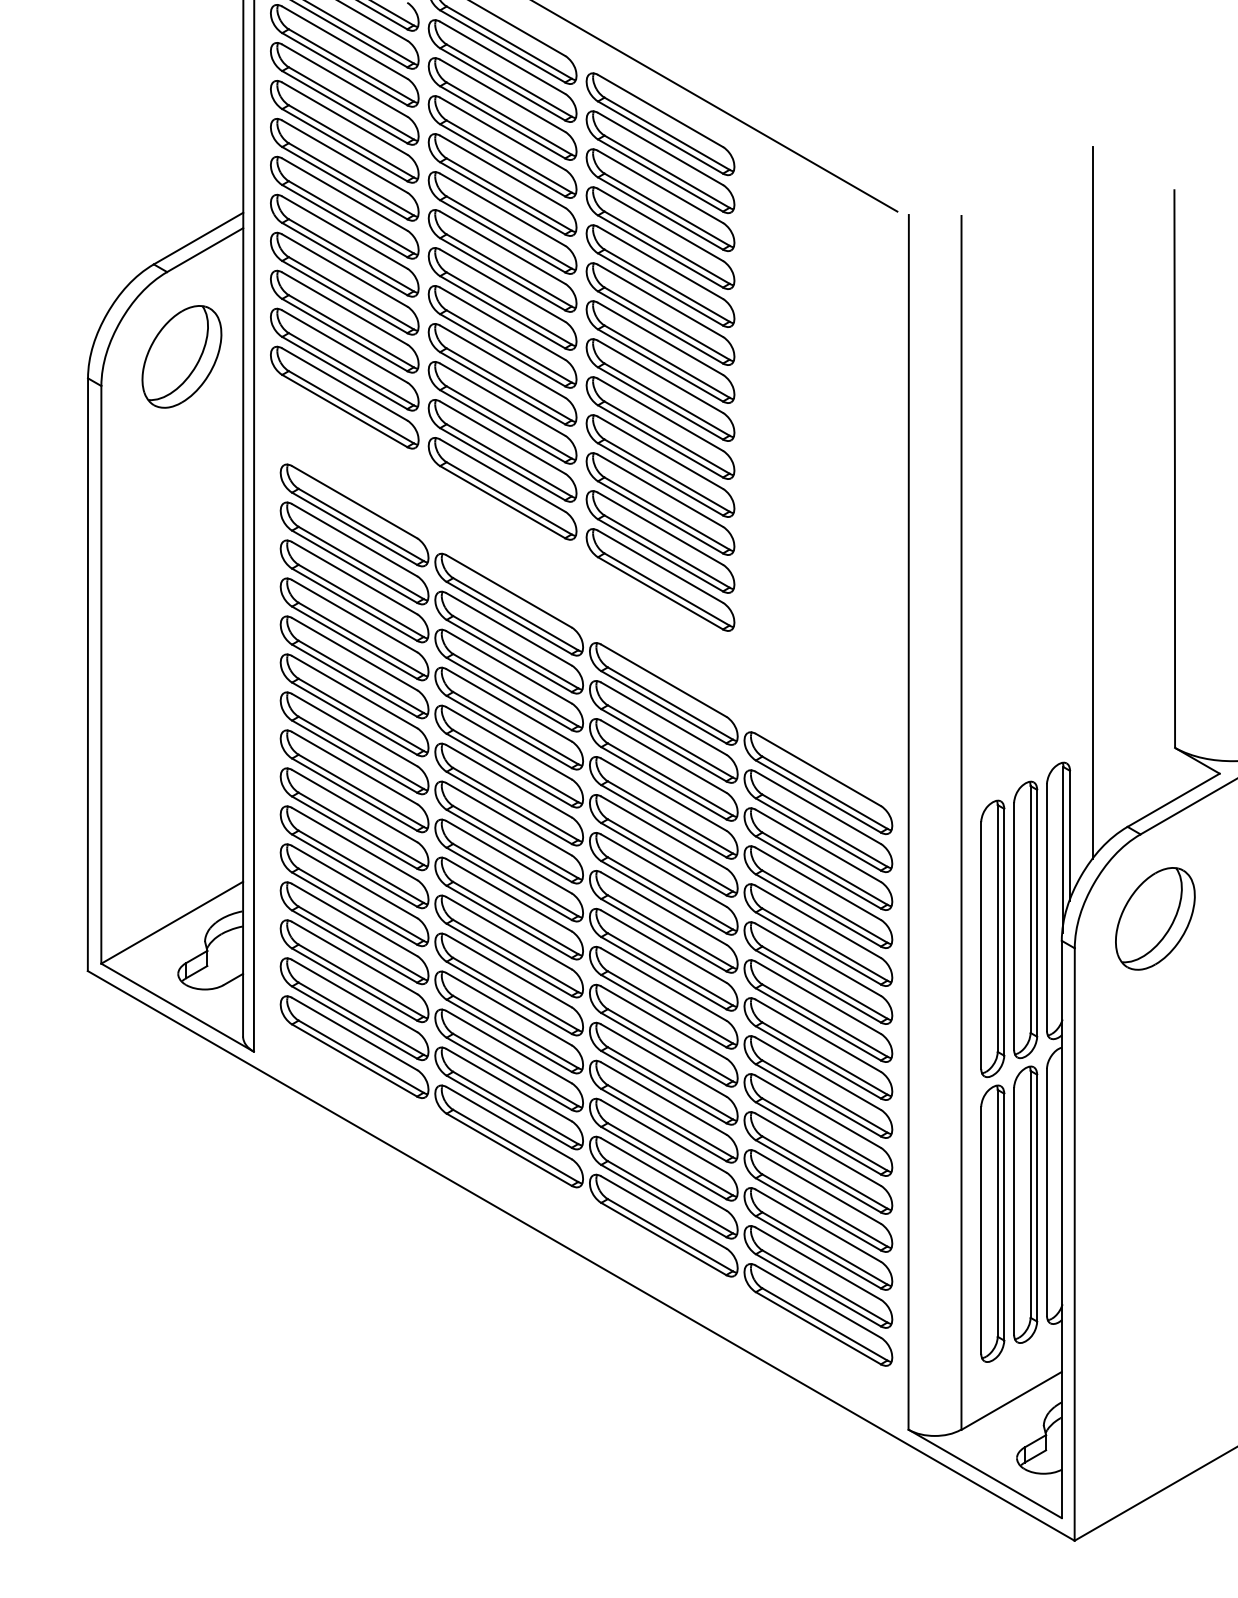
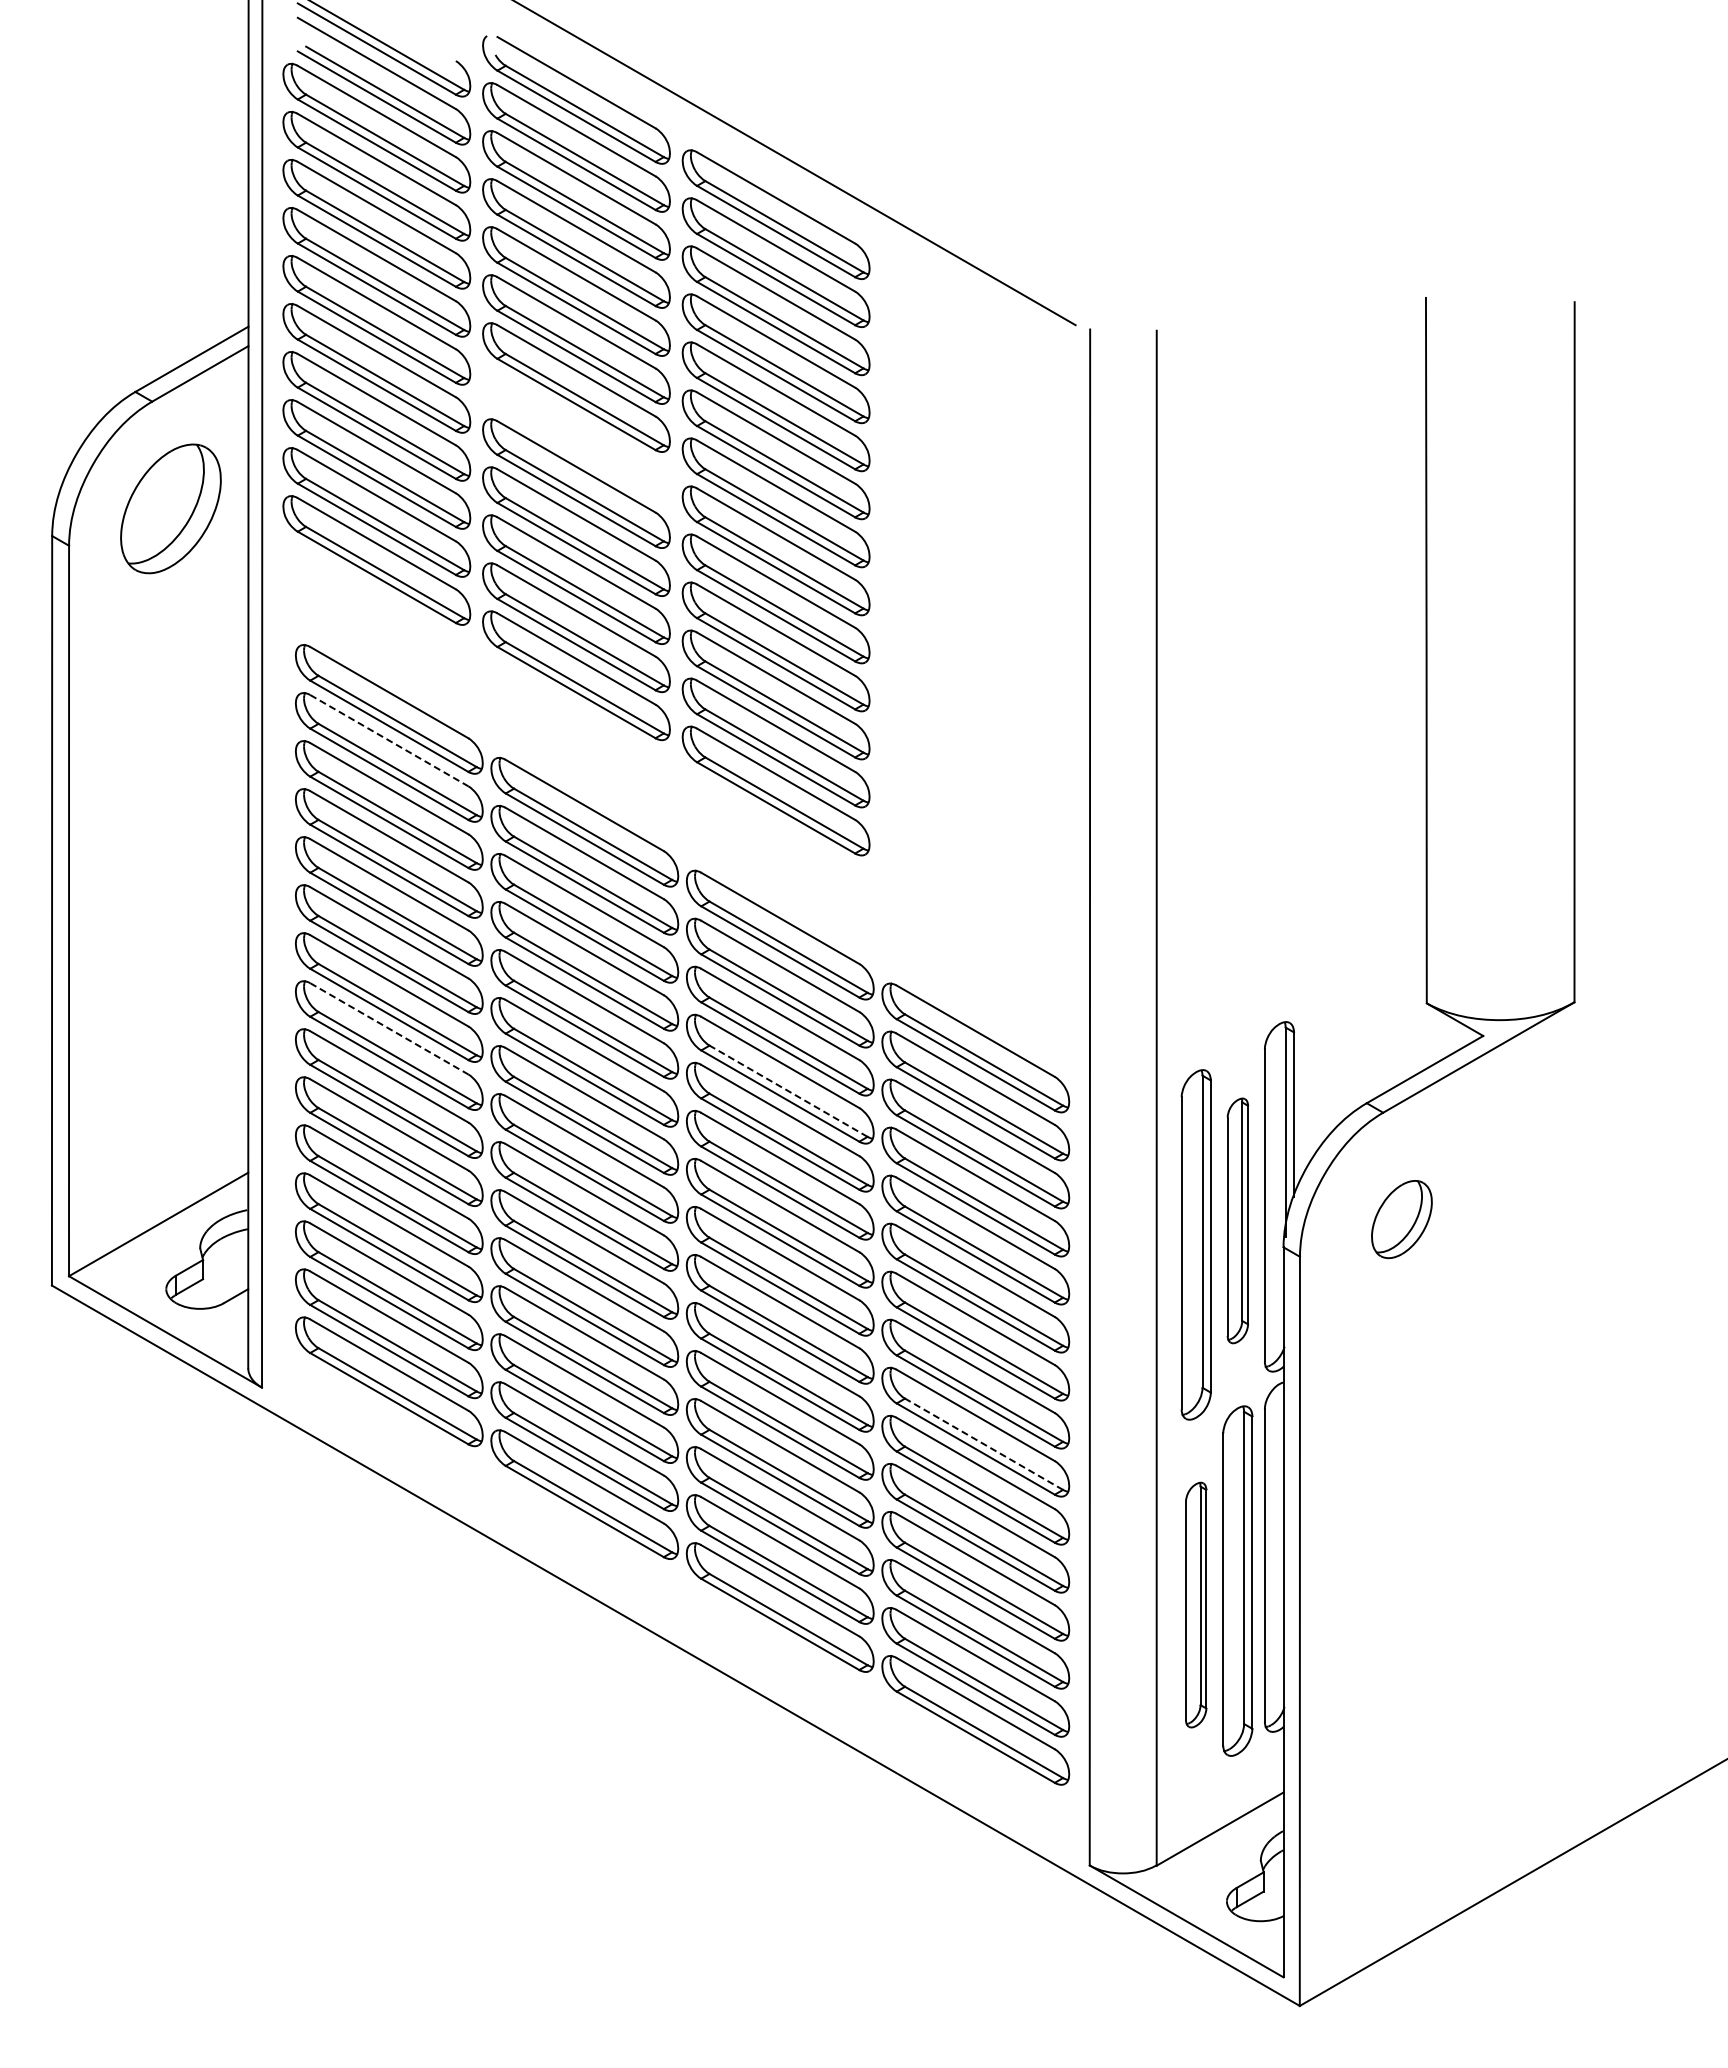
part: (502, 298) -> (576, 435), removed
line: (1093, 502) -> (1323, 693), removed
line: (354, 540) -> (389, 740), solid -> dashed
line: (354, 768) -> (389, 1029), solid -> dashed
line: (670, 817) -> (788, 1091), solid -> dashed
part: (1155, 918) -> (1401, 1219), size x0.6
part: (1025, 919) -> (1237, 1220), size x0.7
line: (824, 1096) -> (983, 1444), solid -> dashed
part: (992, 1223) -> (1195, 1604), size x0.7

